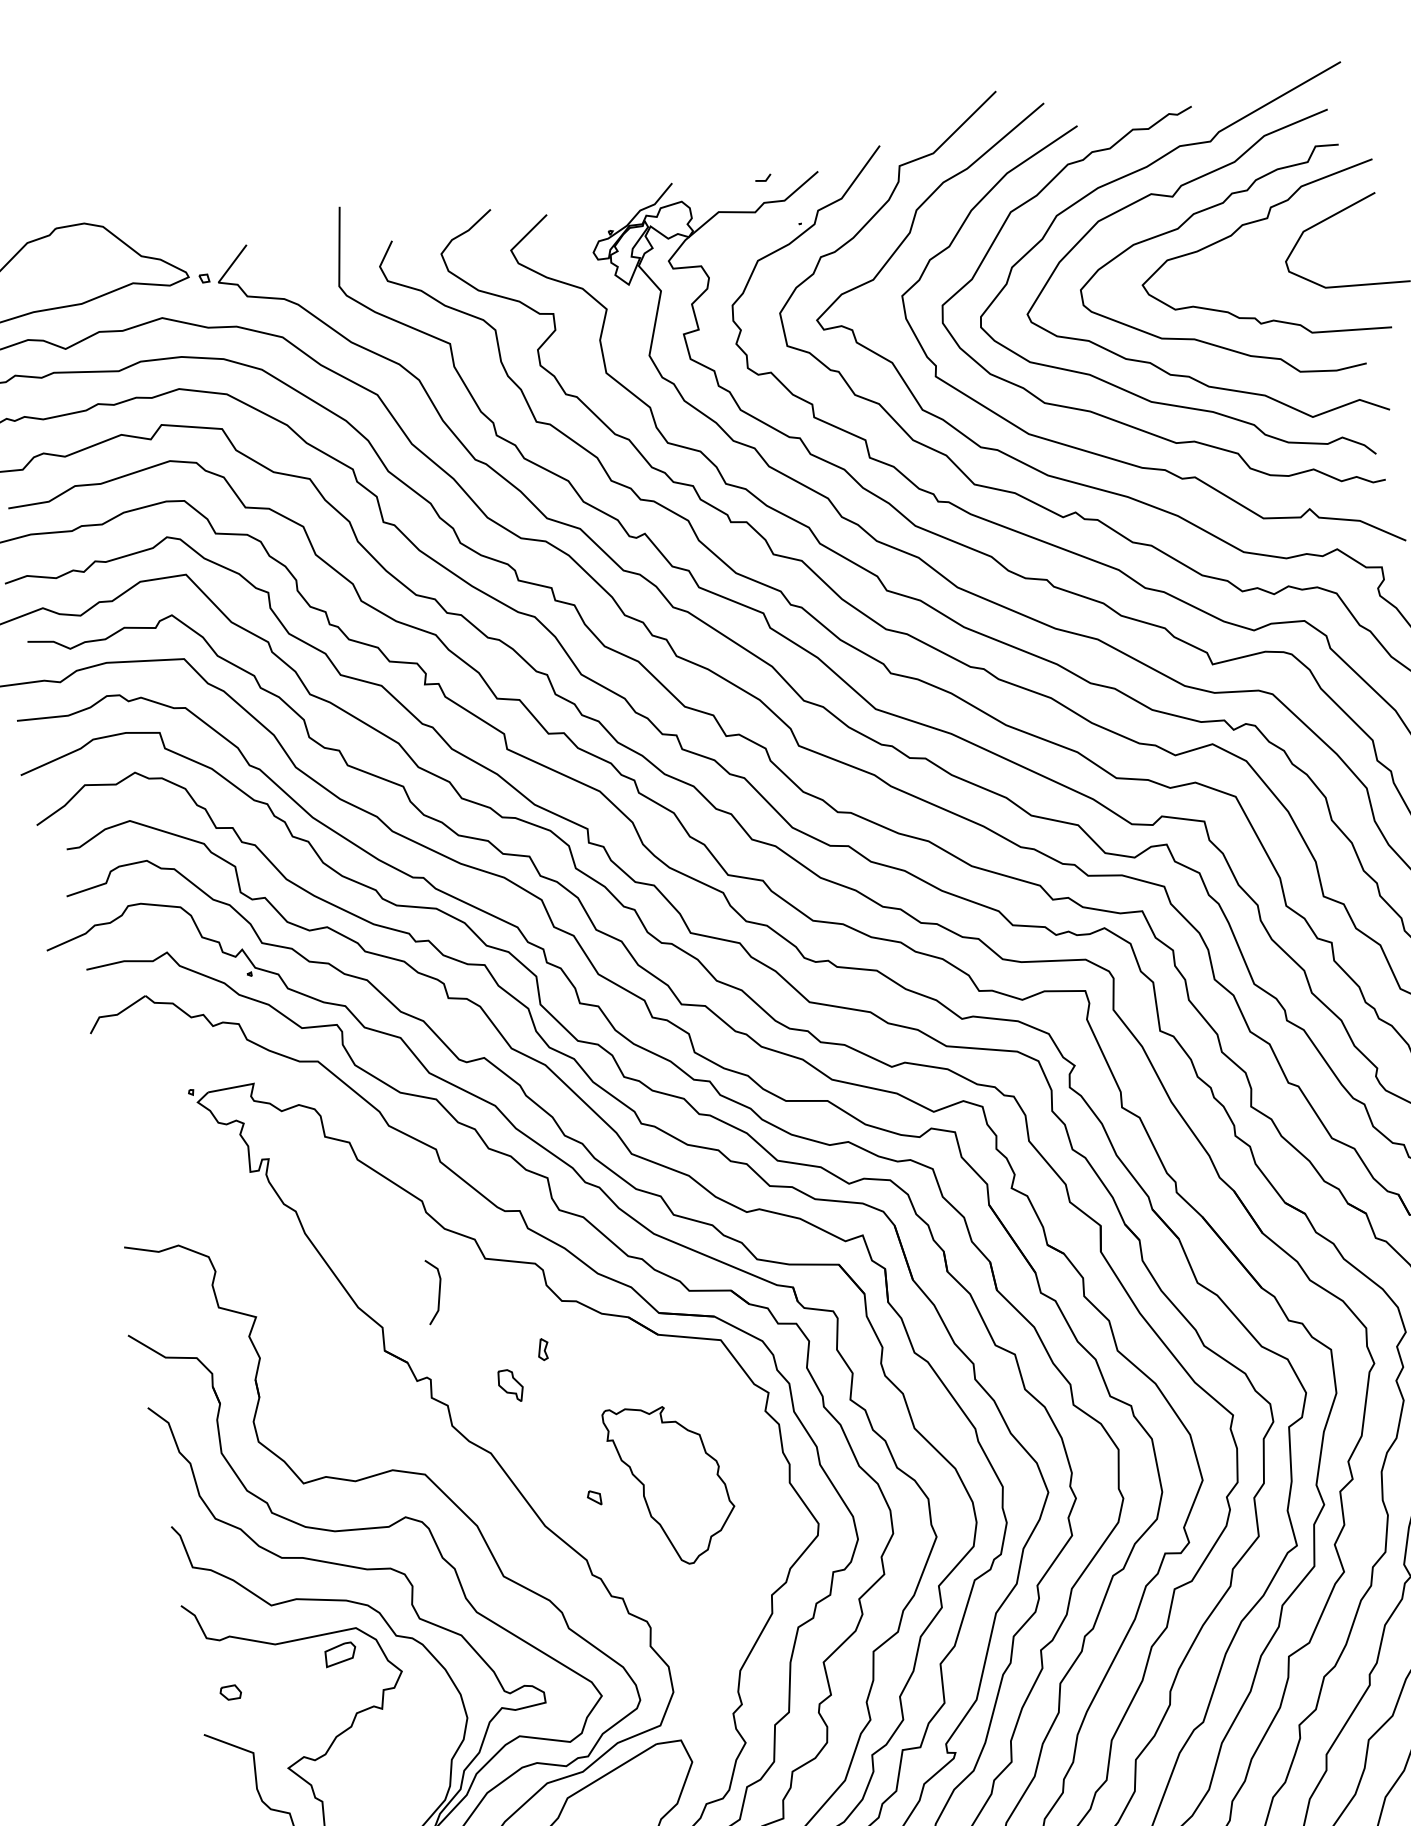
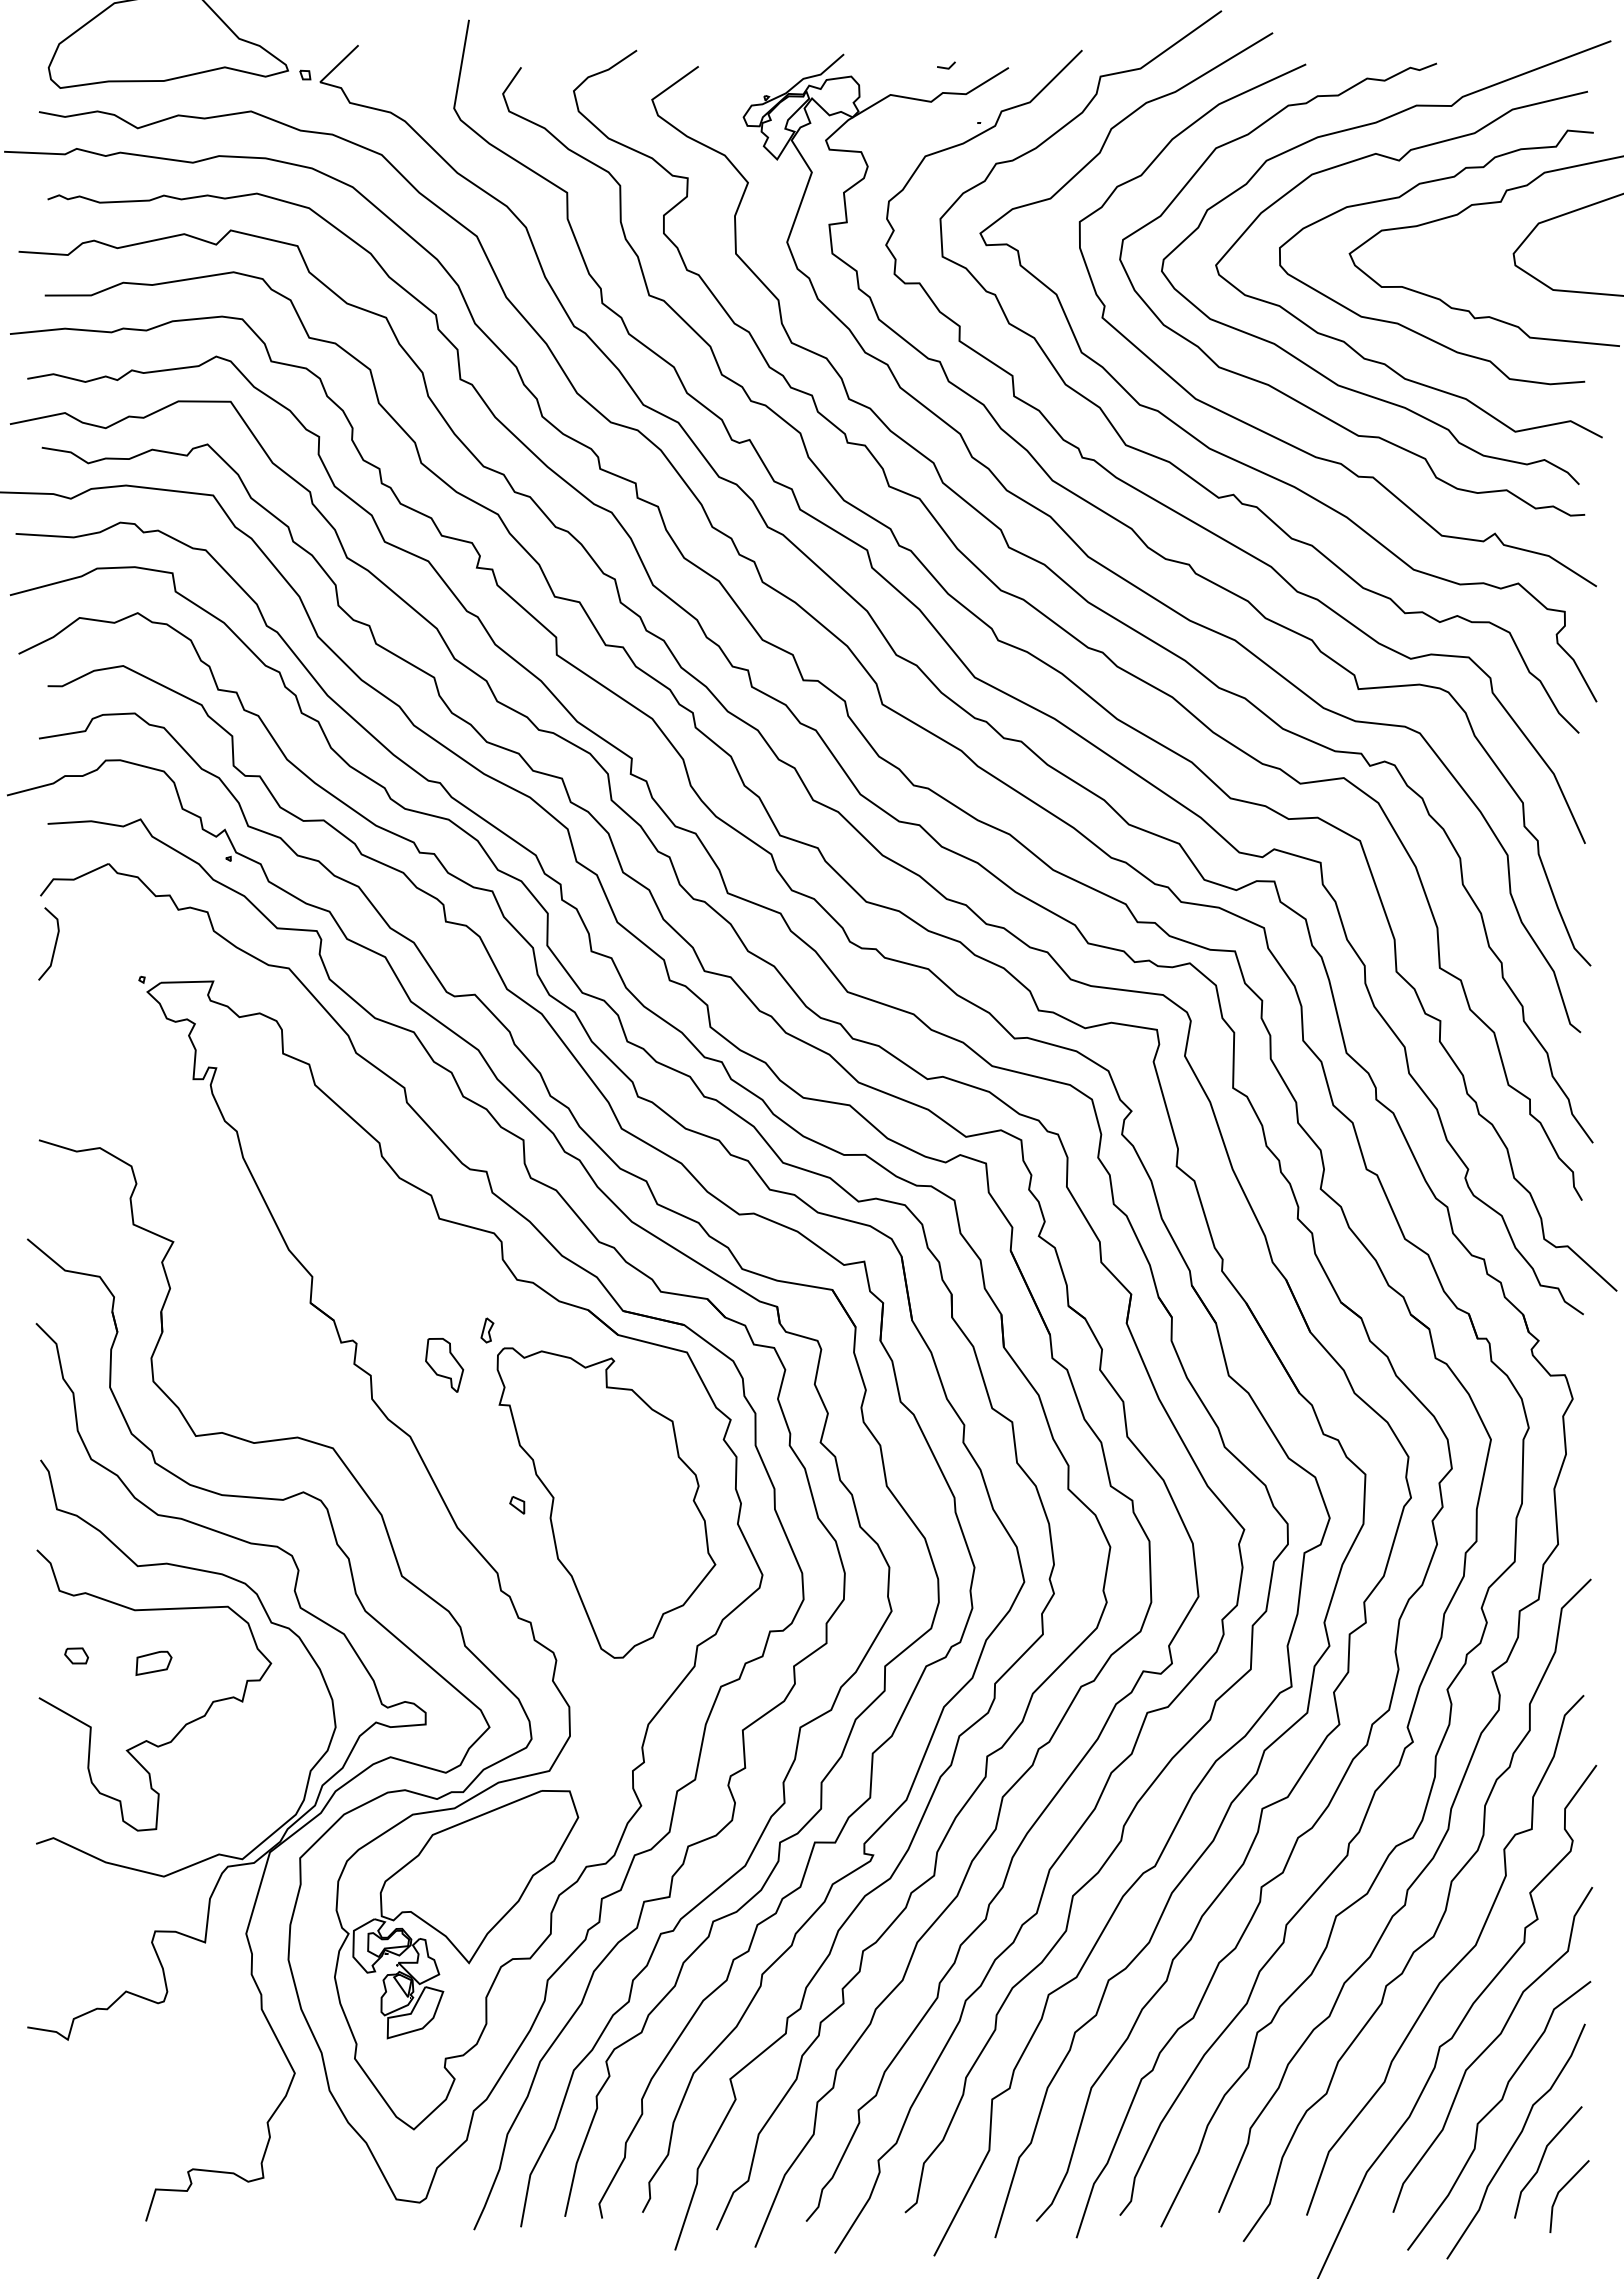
line: (438, 1291) -> (54, 944), moved
part: (510, 1386) -> (444, 1365), size x1.43
part: (671, 1482) -> (606, 1502), size x1.67
part: (340, 1653) -> (153, 1662), moved

